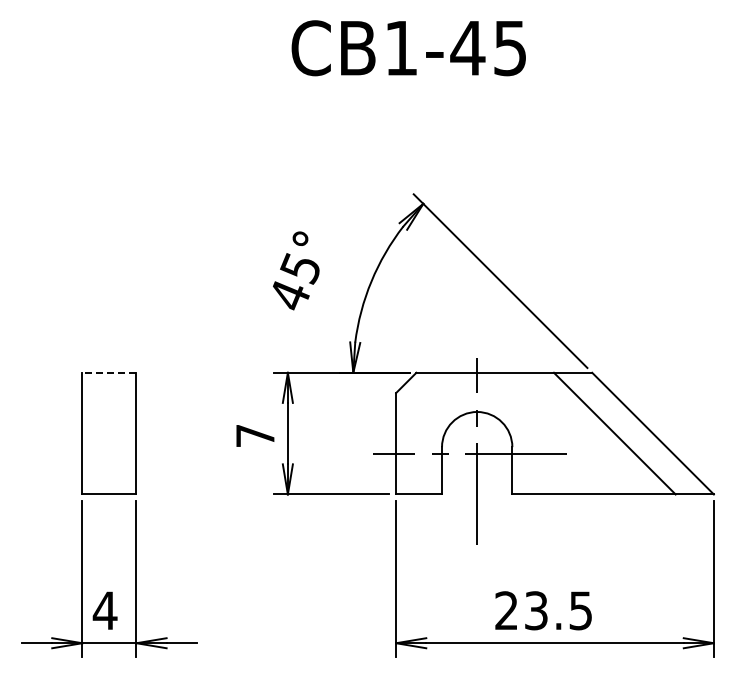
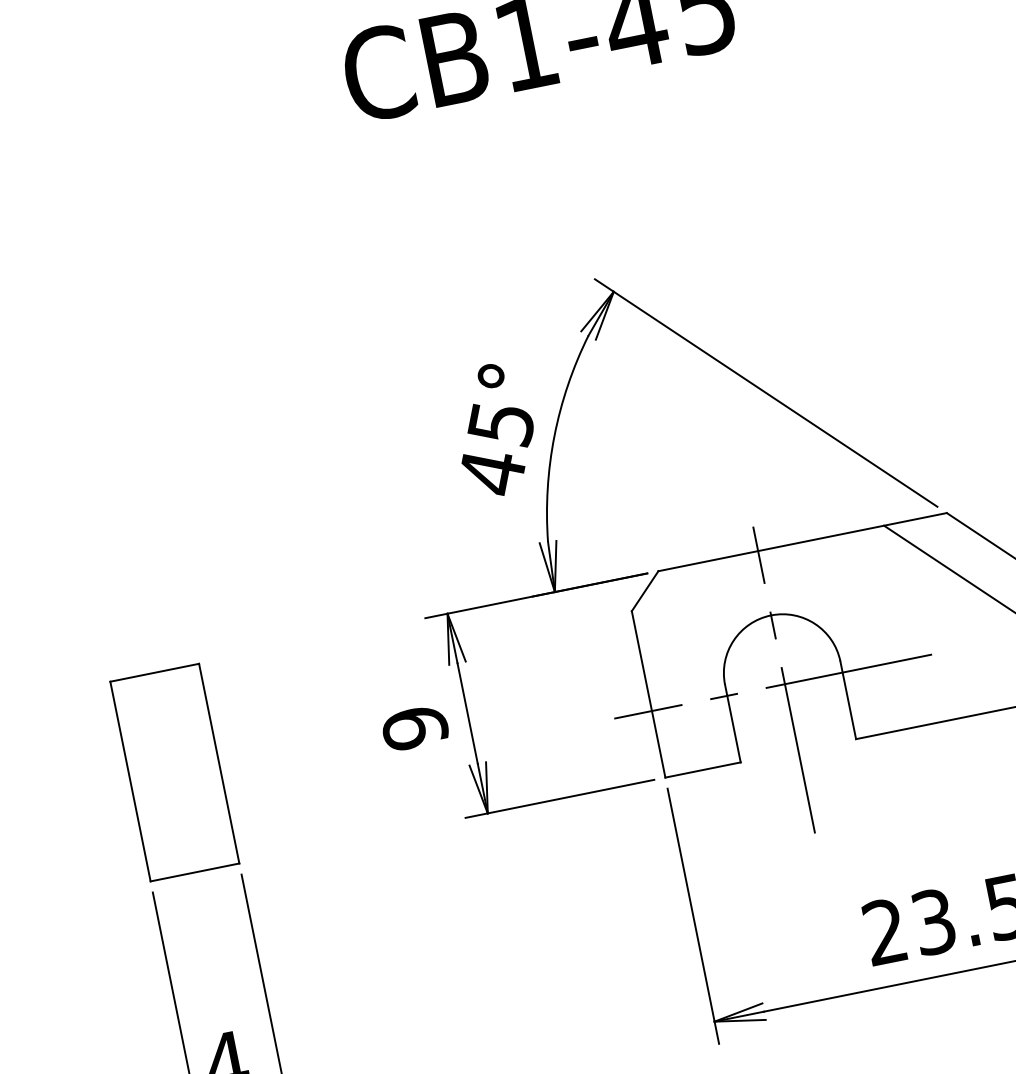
text: (296, 270) -> (495, 429), moved
line: (108, 372) -> (153, 672), dashed -> solid
text: (254, 435) -> (413, 727), 7 -> 9

